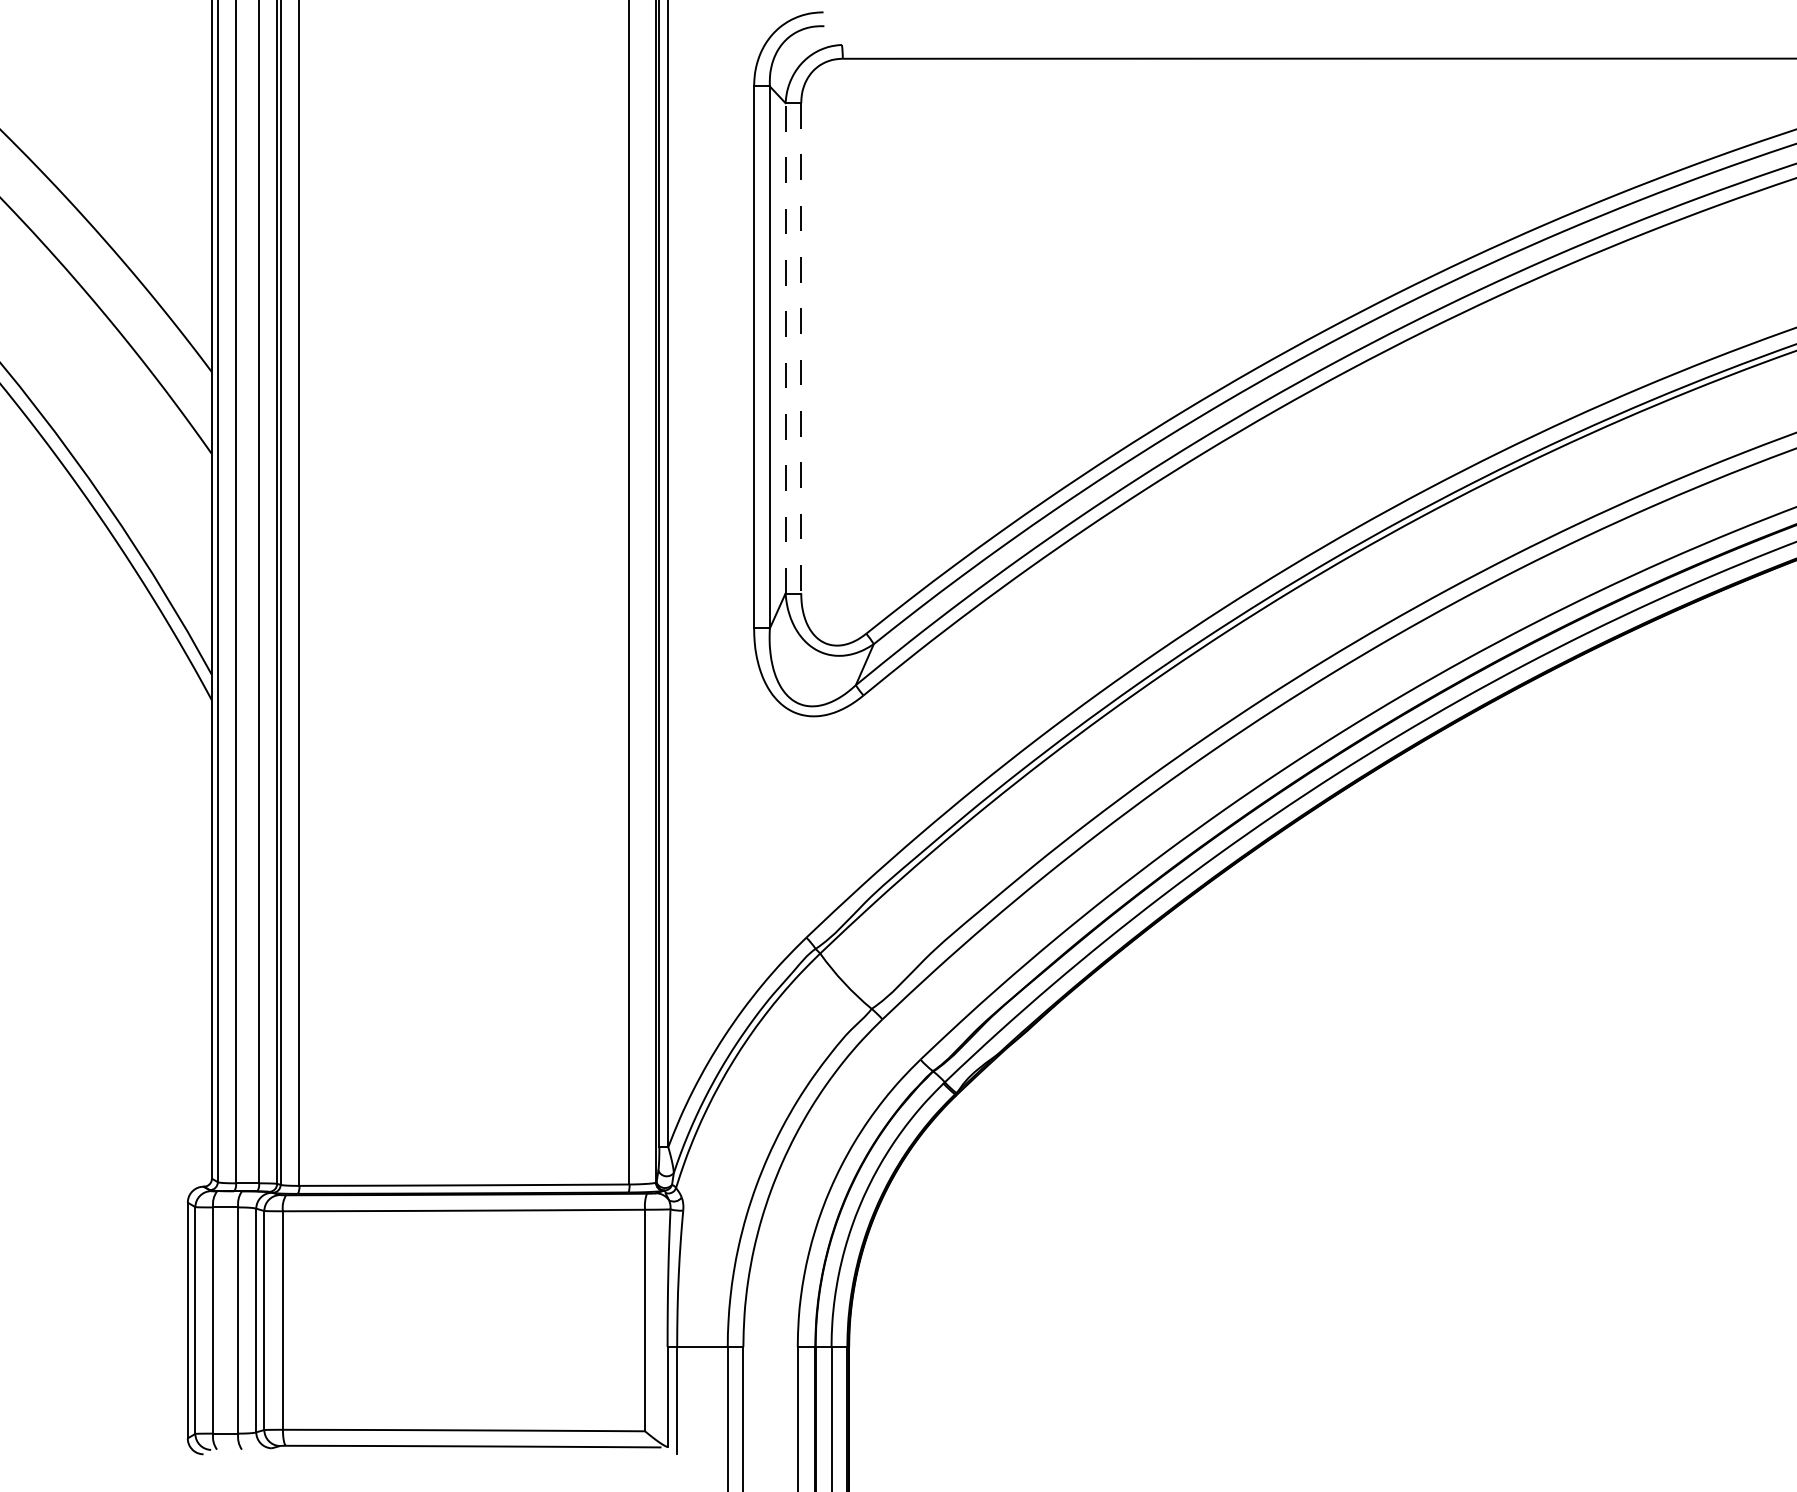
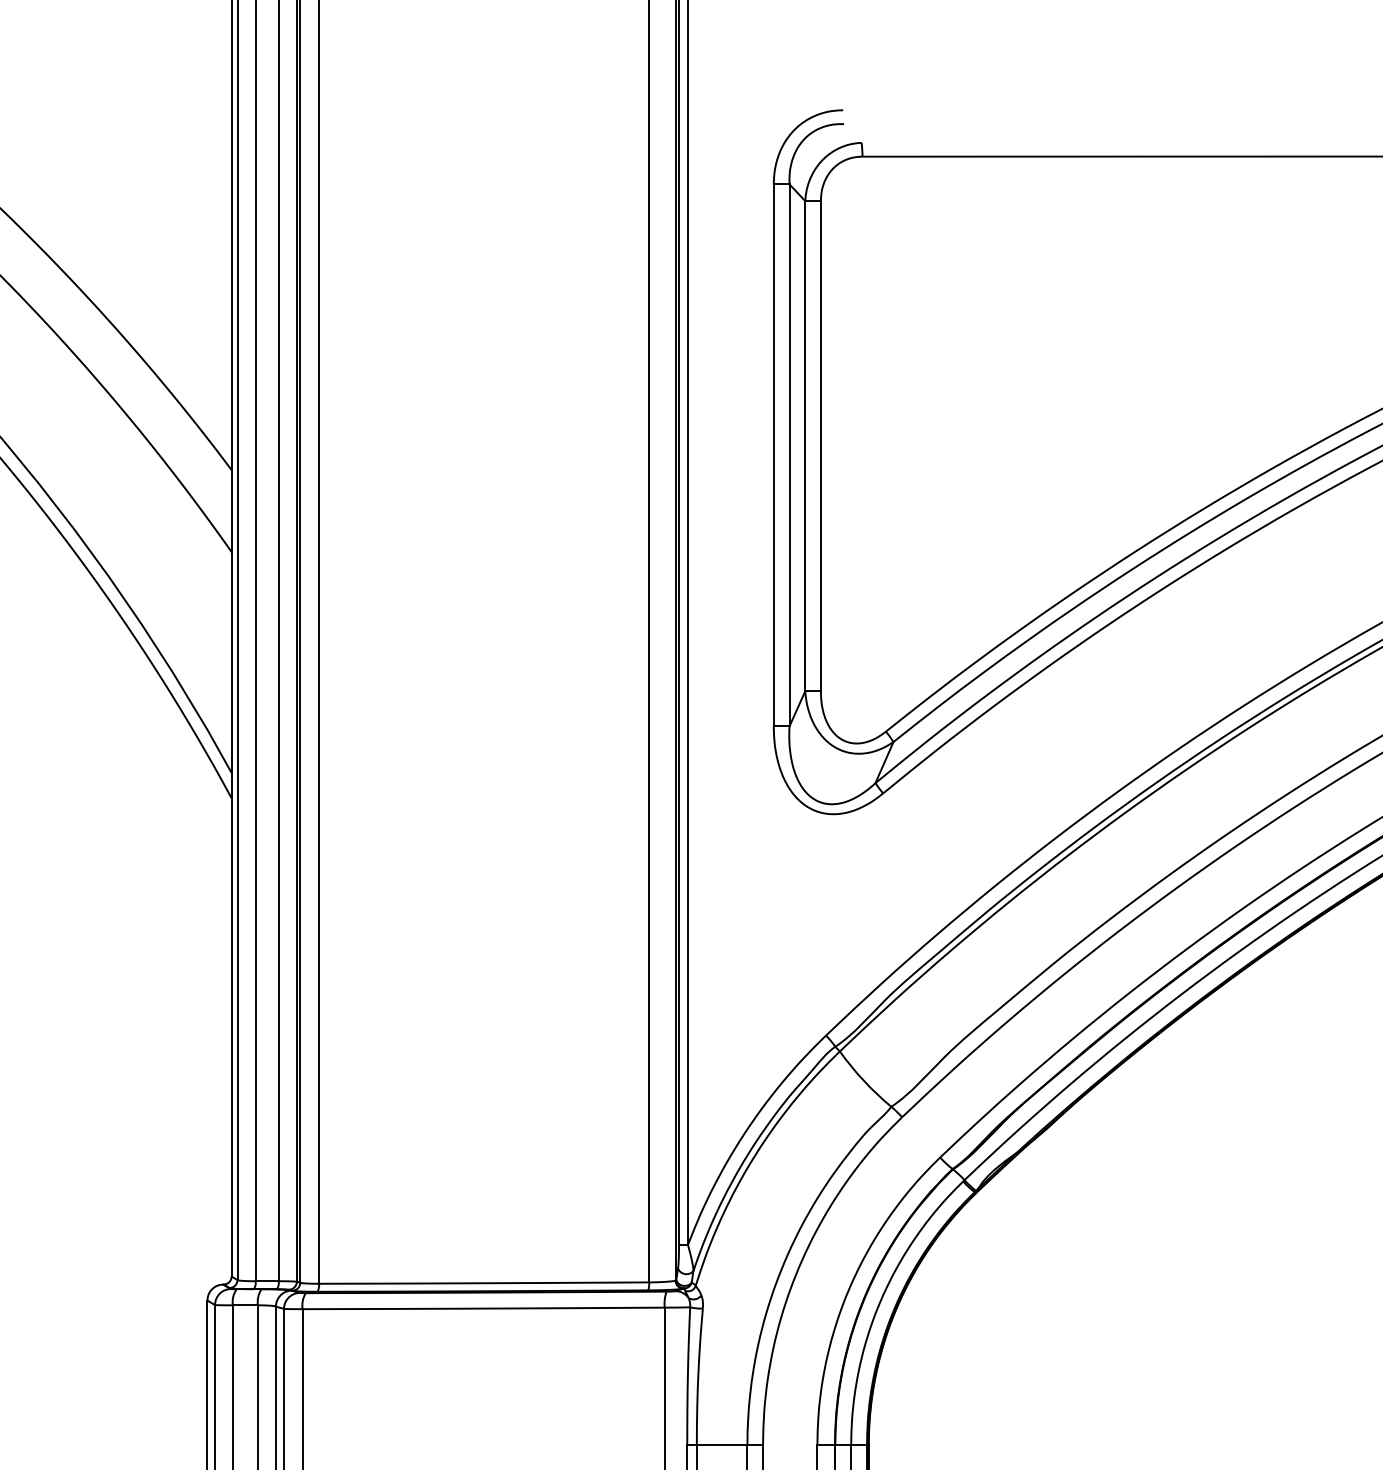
line: (785, 347) -> (805, 445), dashed -> solid
line: (801, 348) -> (821, 446), dashed -> solid

